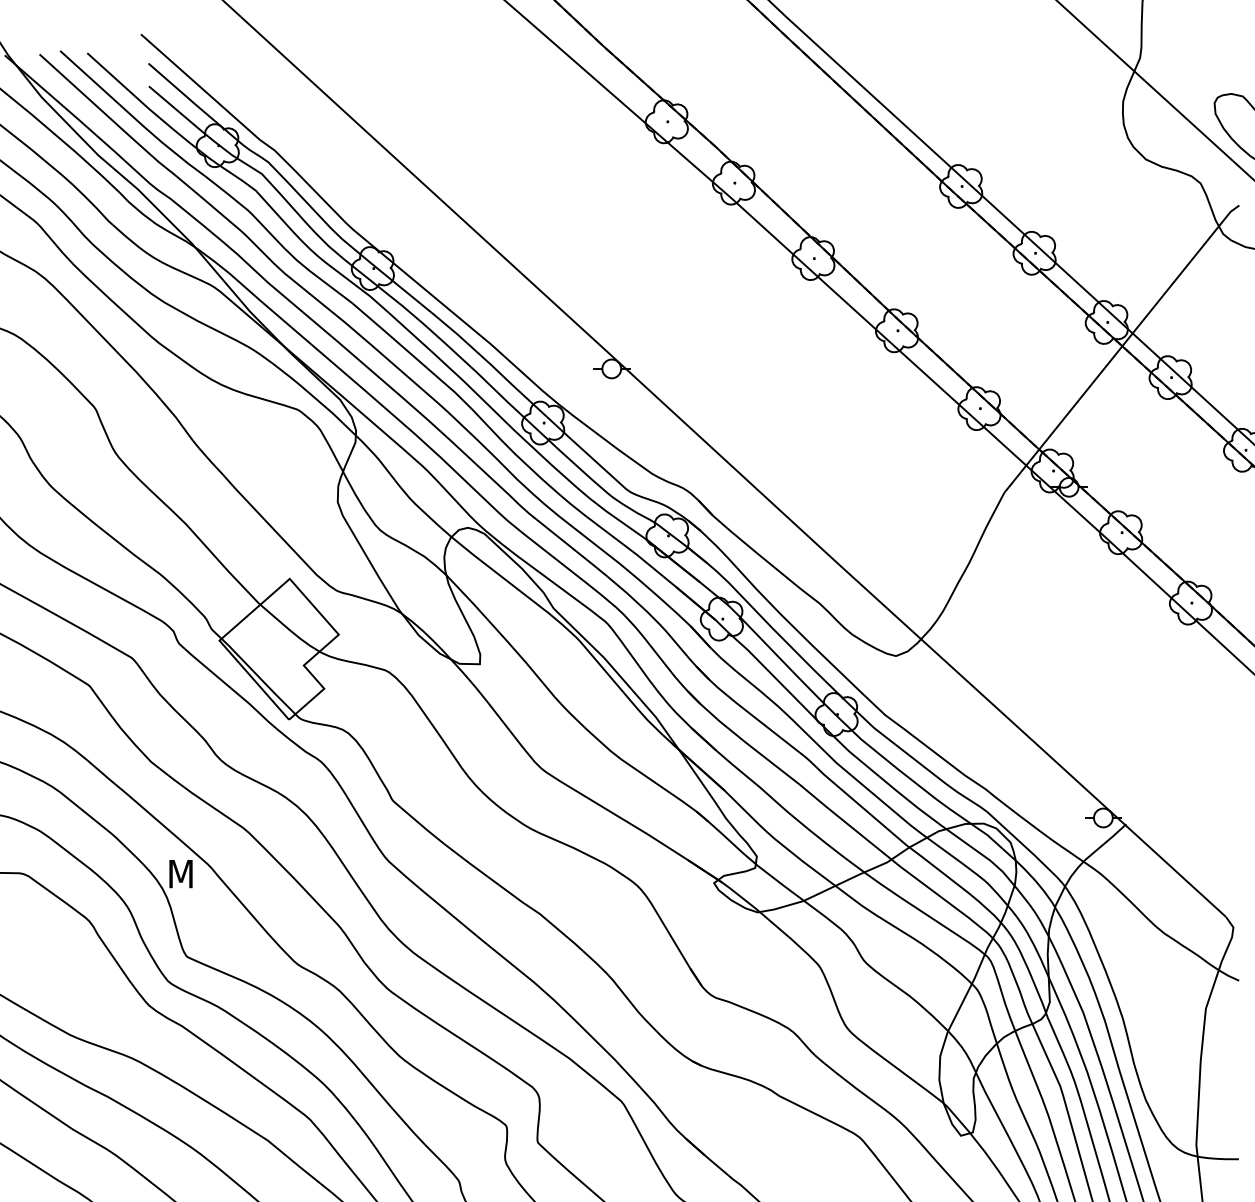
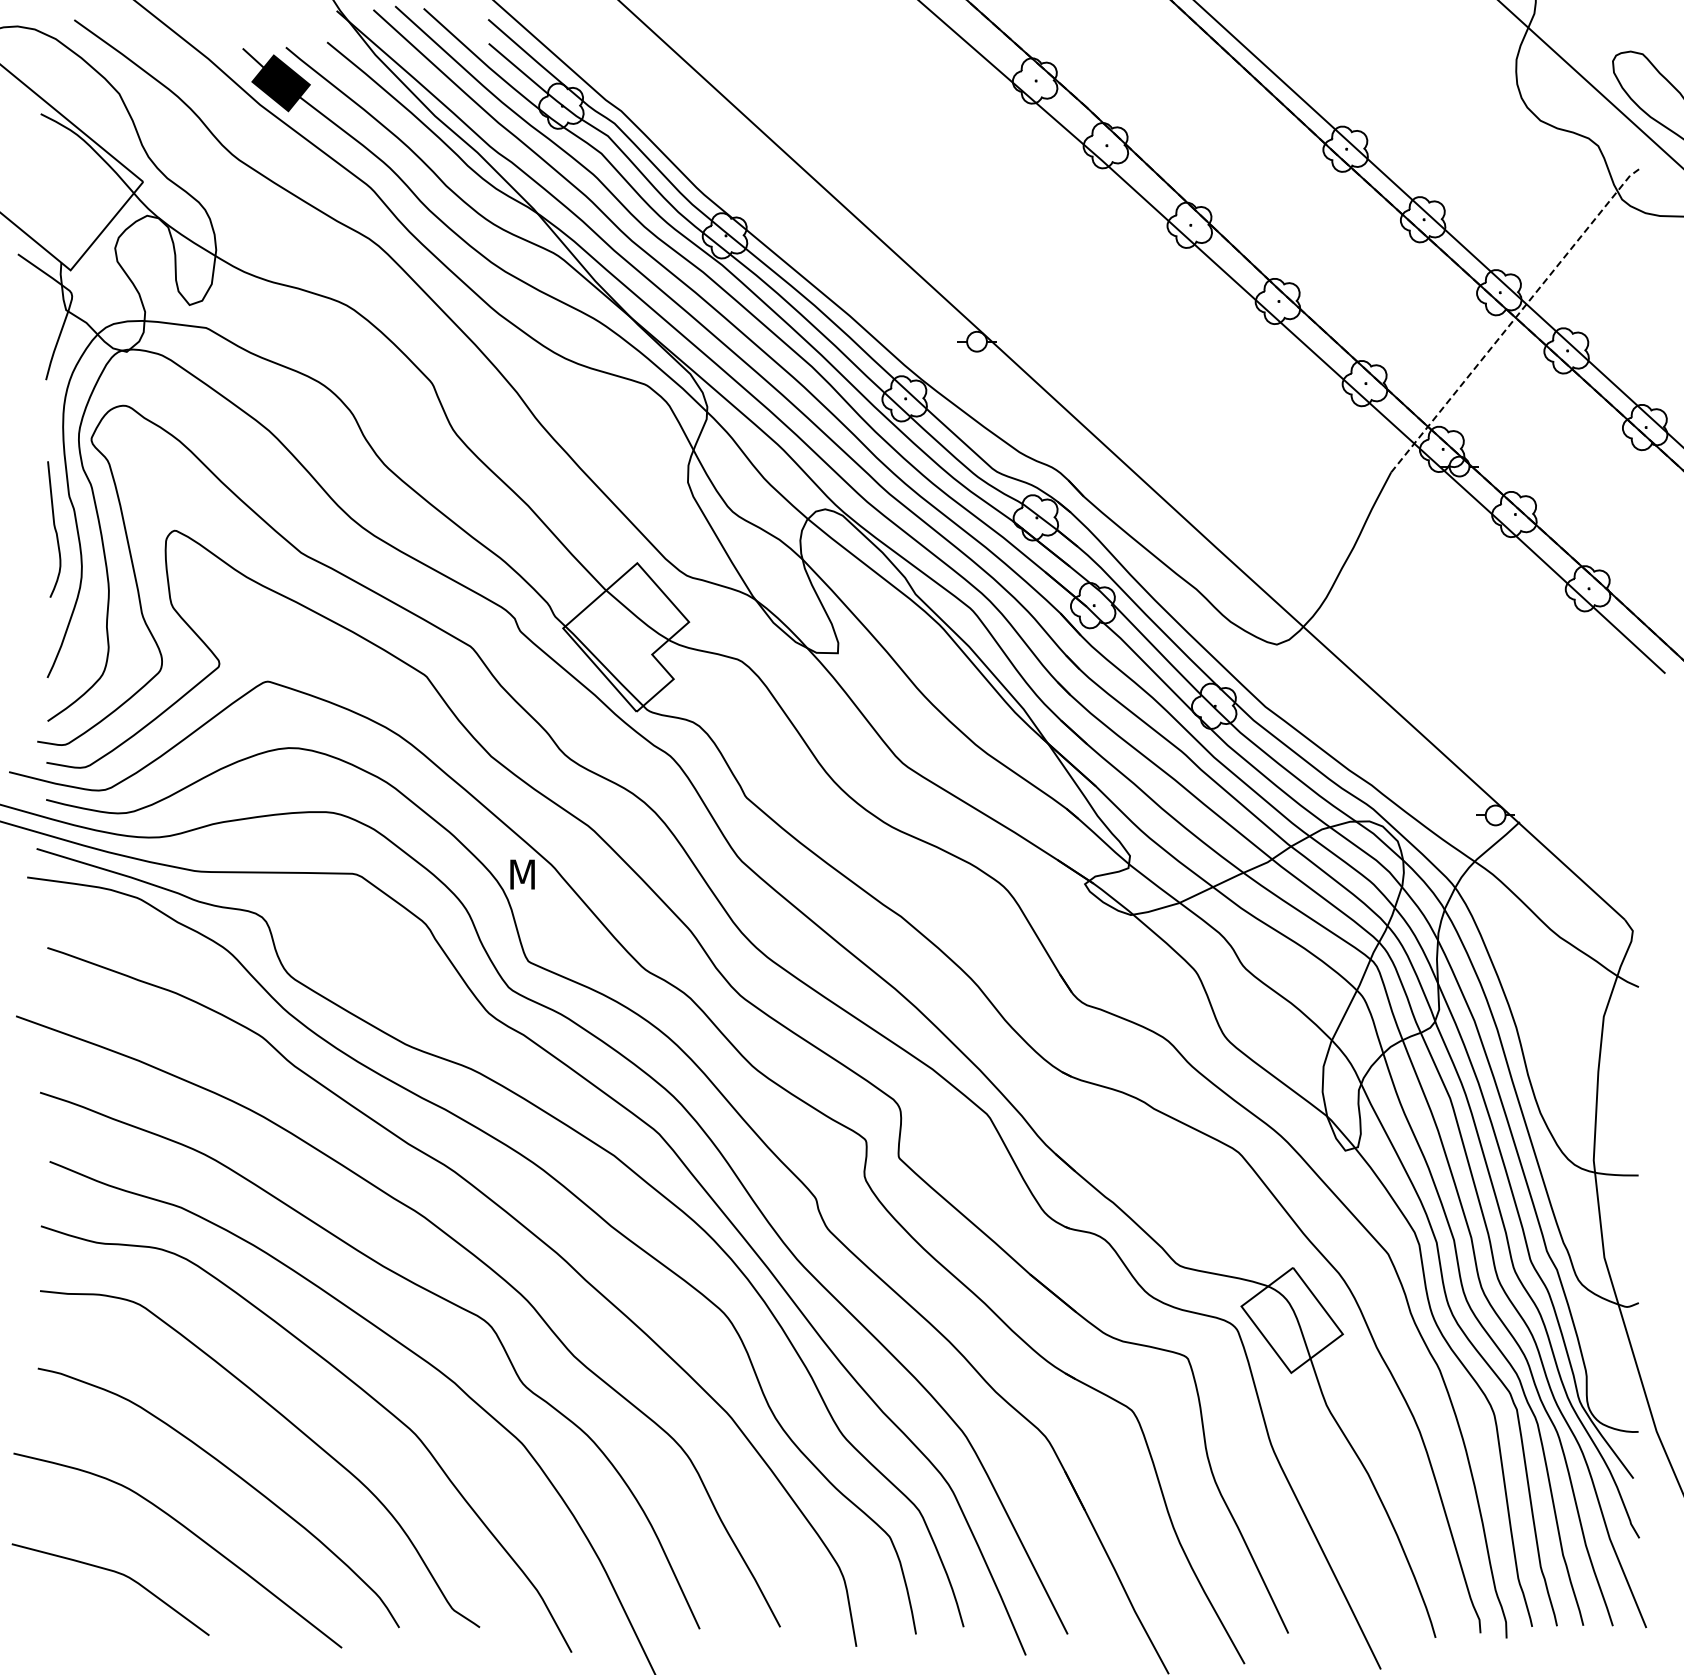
line: (1121, 347) -> (1514, 319), solid -> dashed

